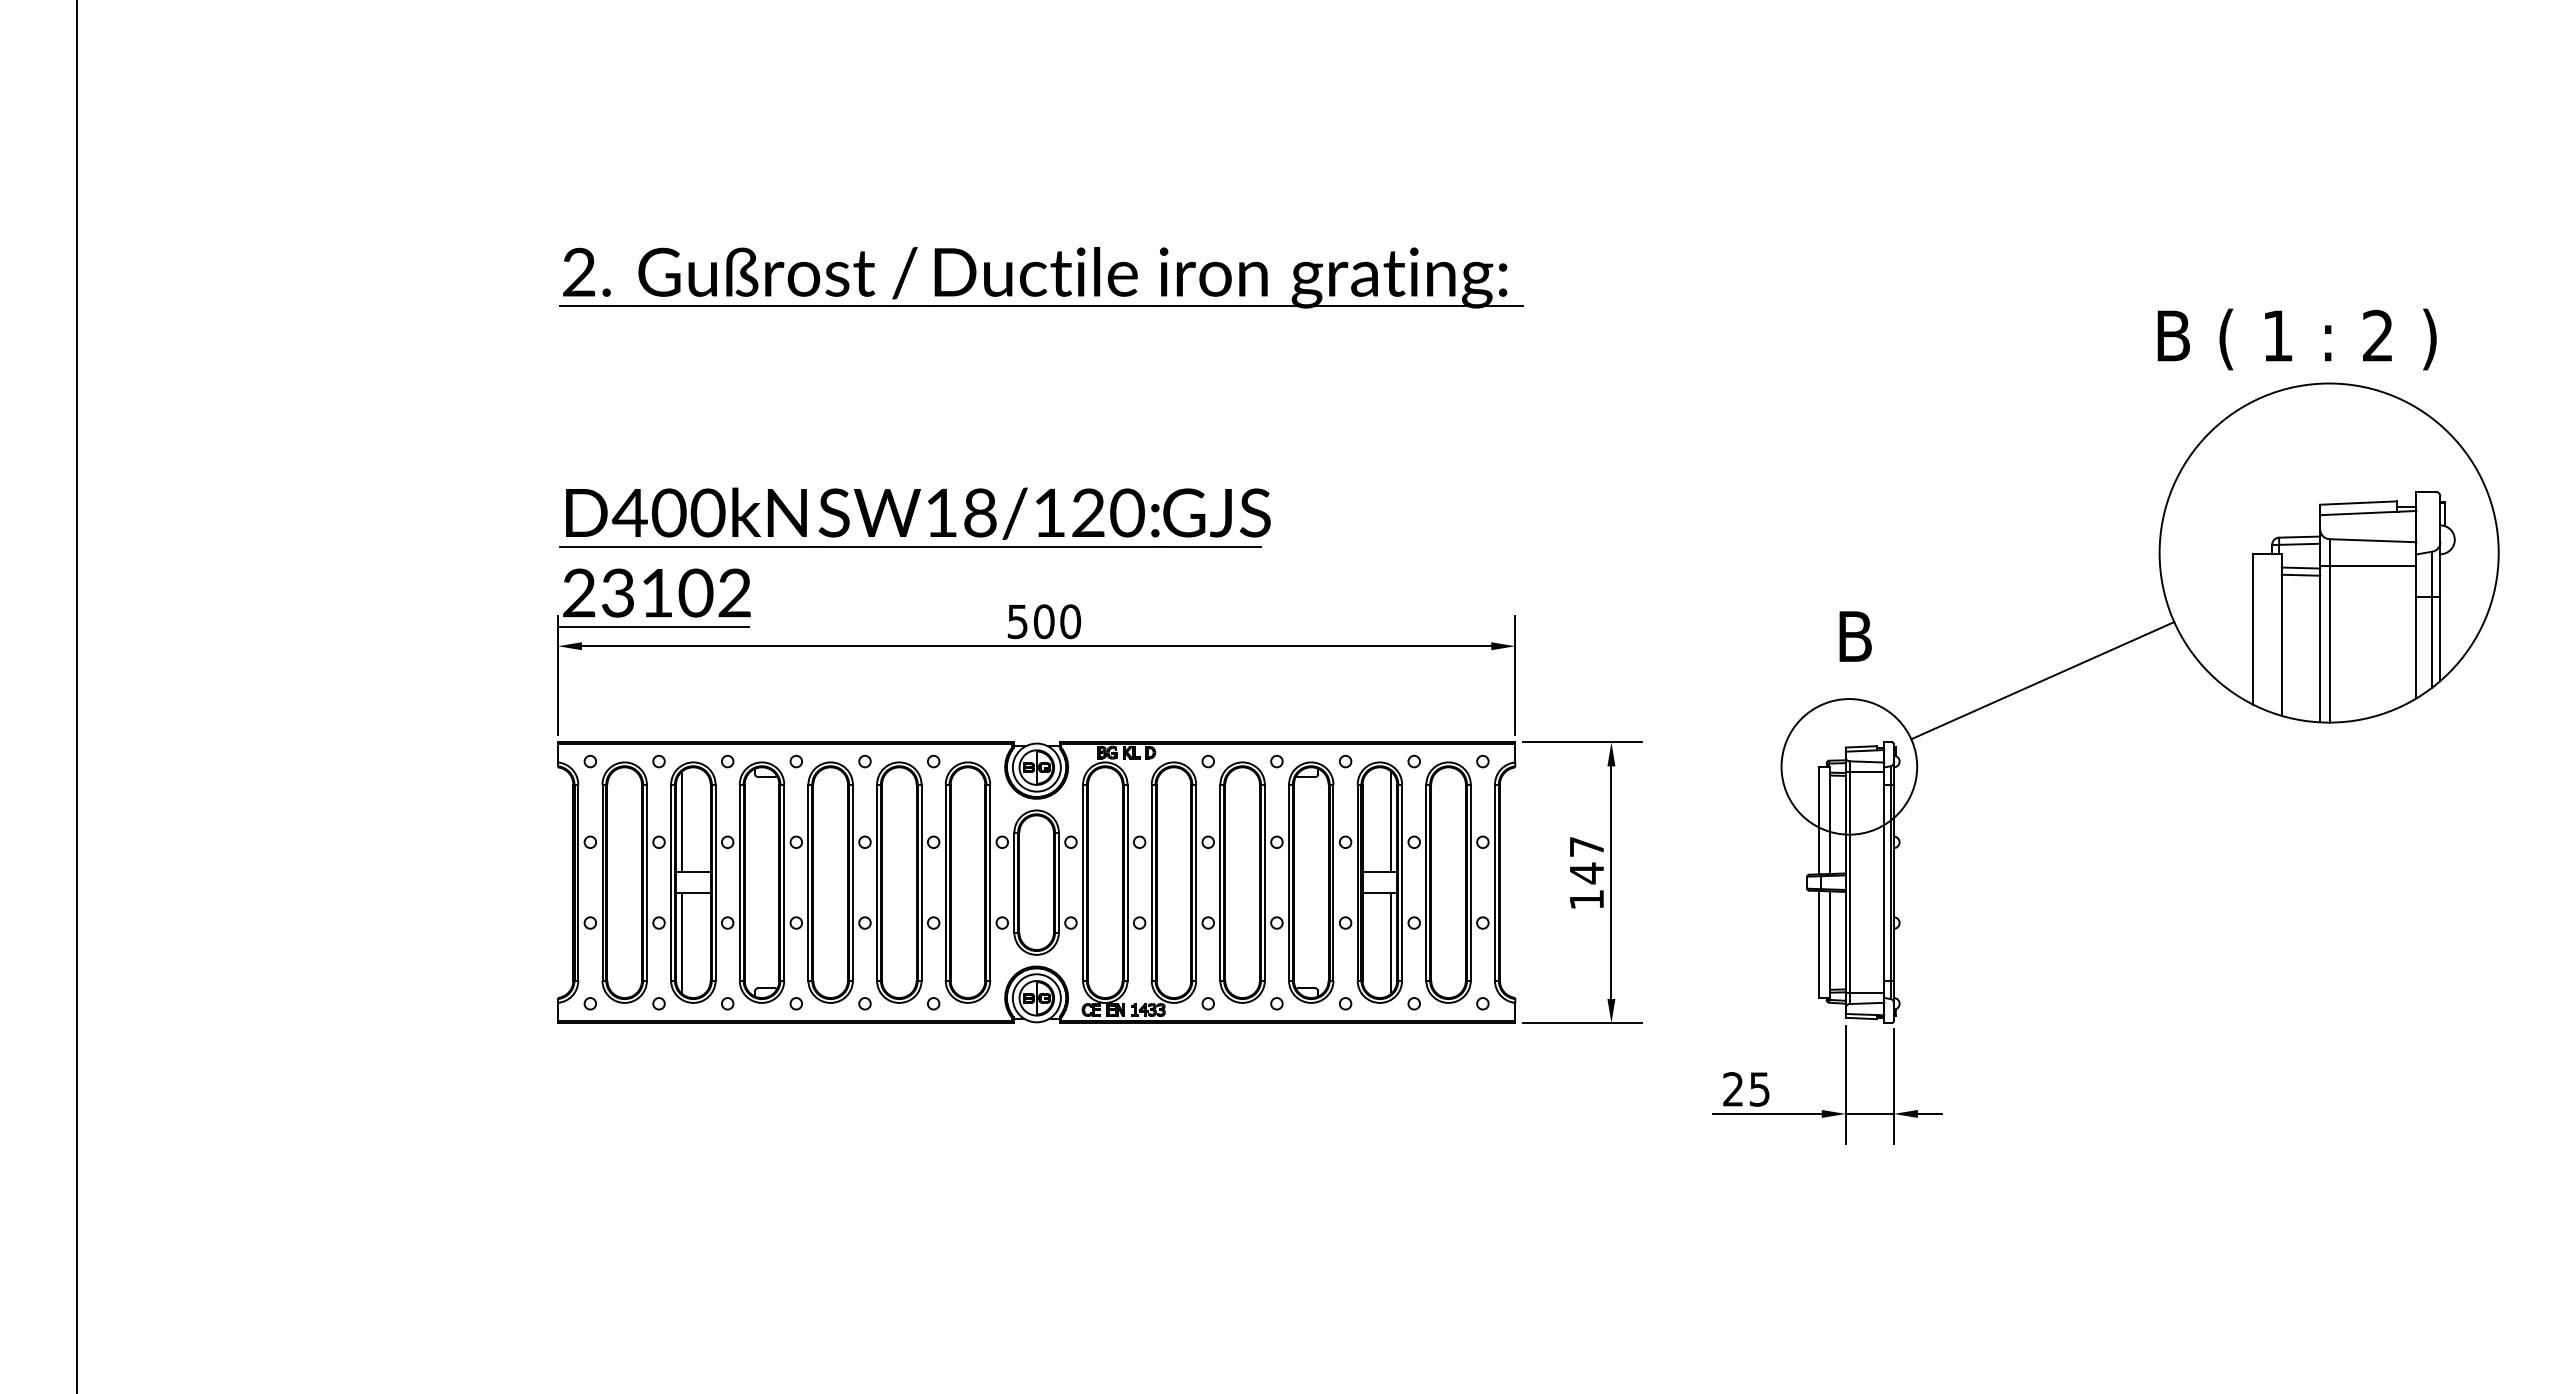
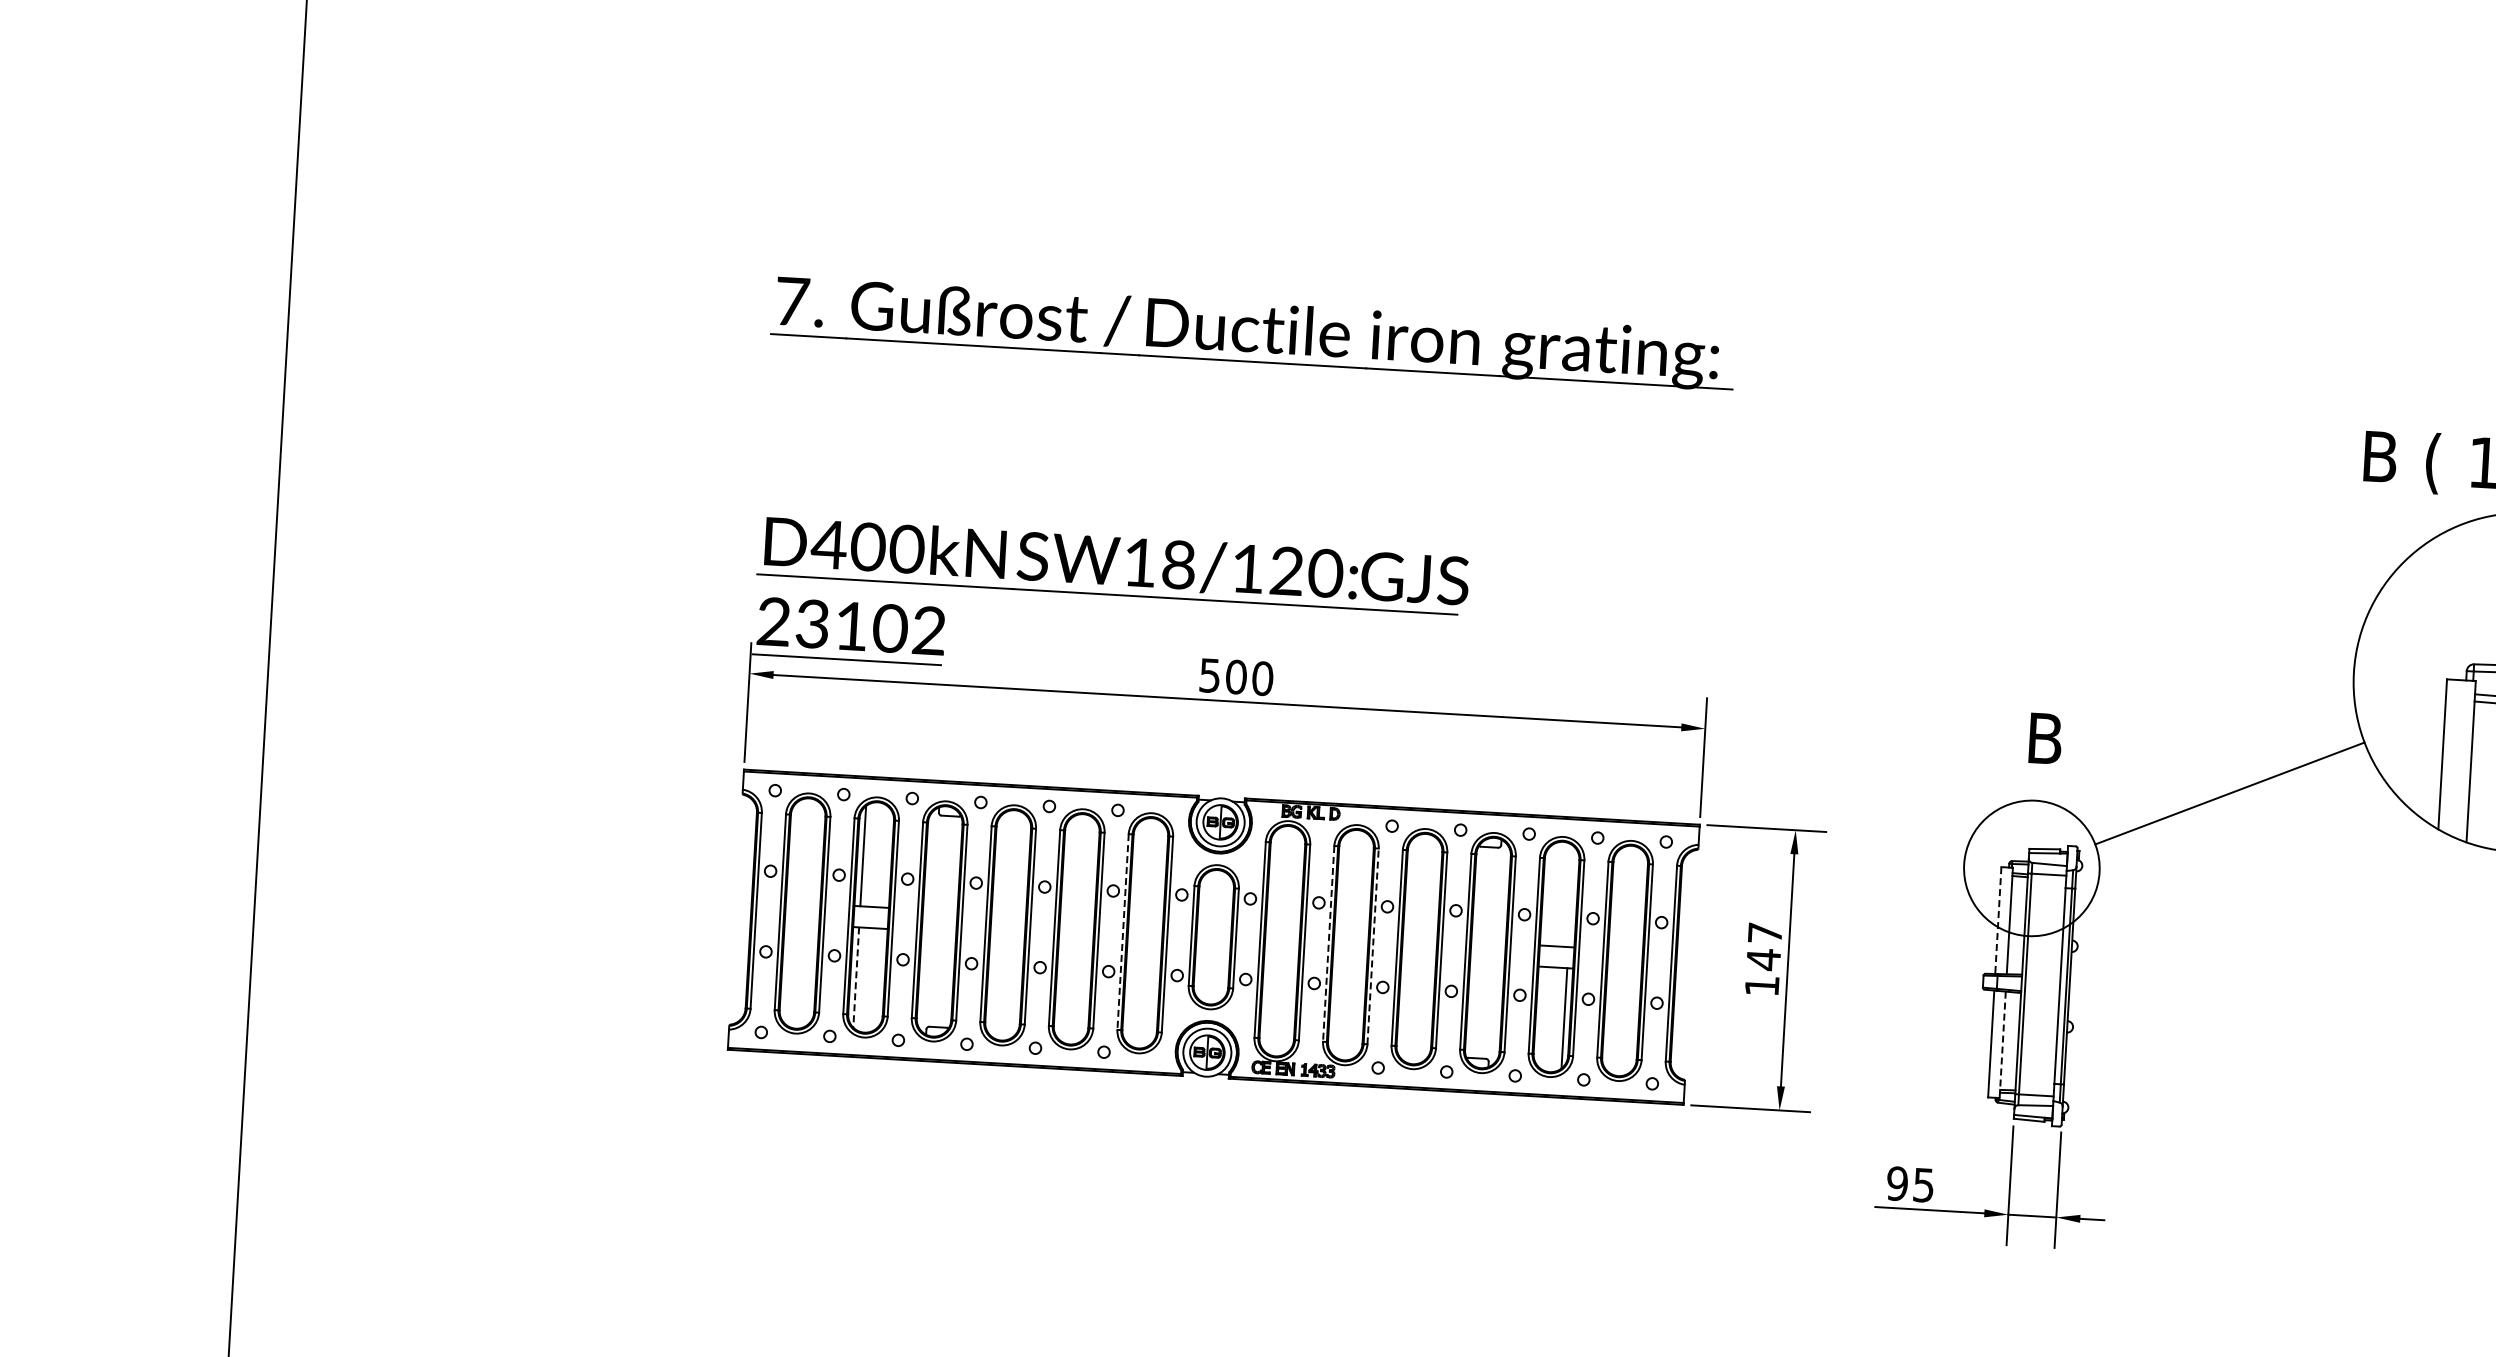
text: (579, 271) -> (792, 300), 2. -> 7.
line: (1818, 820) -> (1997, 920), solid -> dashed
line: (1391, 821) -> (1571, 896), removed
line: (1196, 882) -> (1373, 946), solid -> dashed
line: (945, 883) -> (1122, 932), solid -> dashed
line: (1151, 883) -> (1328, 944), solid -> dashed
line: (681, 943) -> (855, 977), solid -> dashed
line: (1830, 945) -> (2002, 1045), solid -> dashed
text: (1732, 1089) -> (1896, 1183), 25 -> 95

